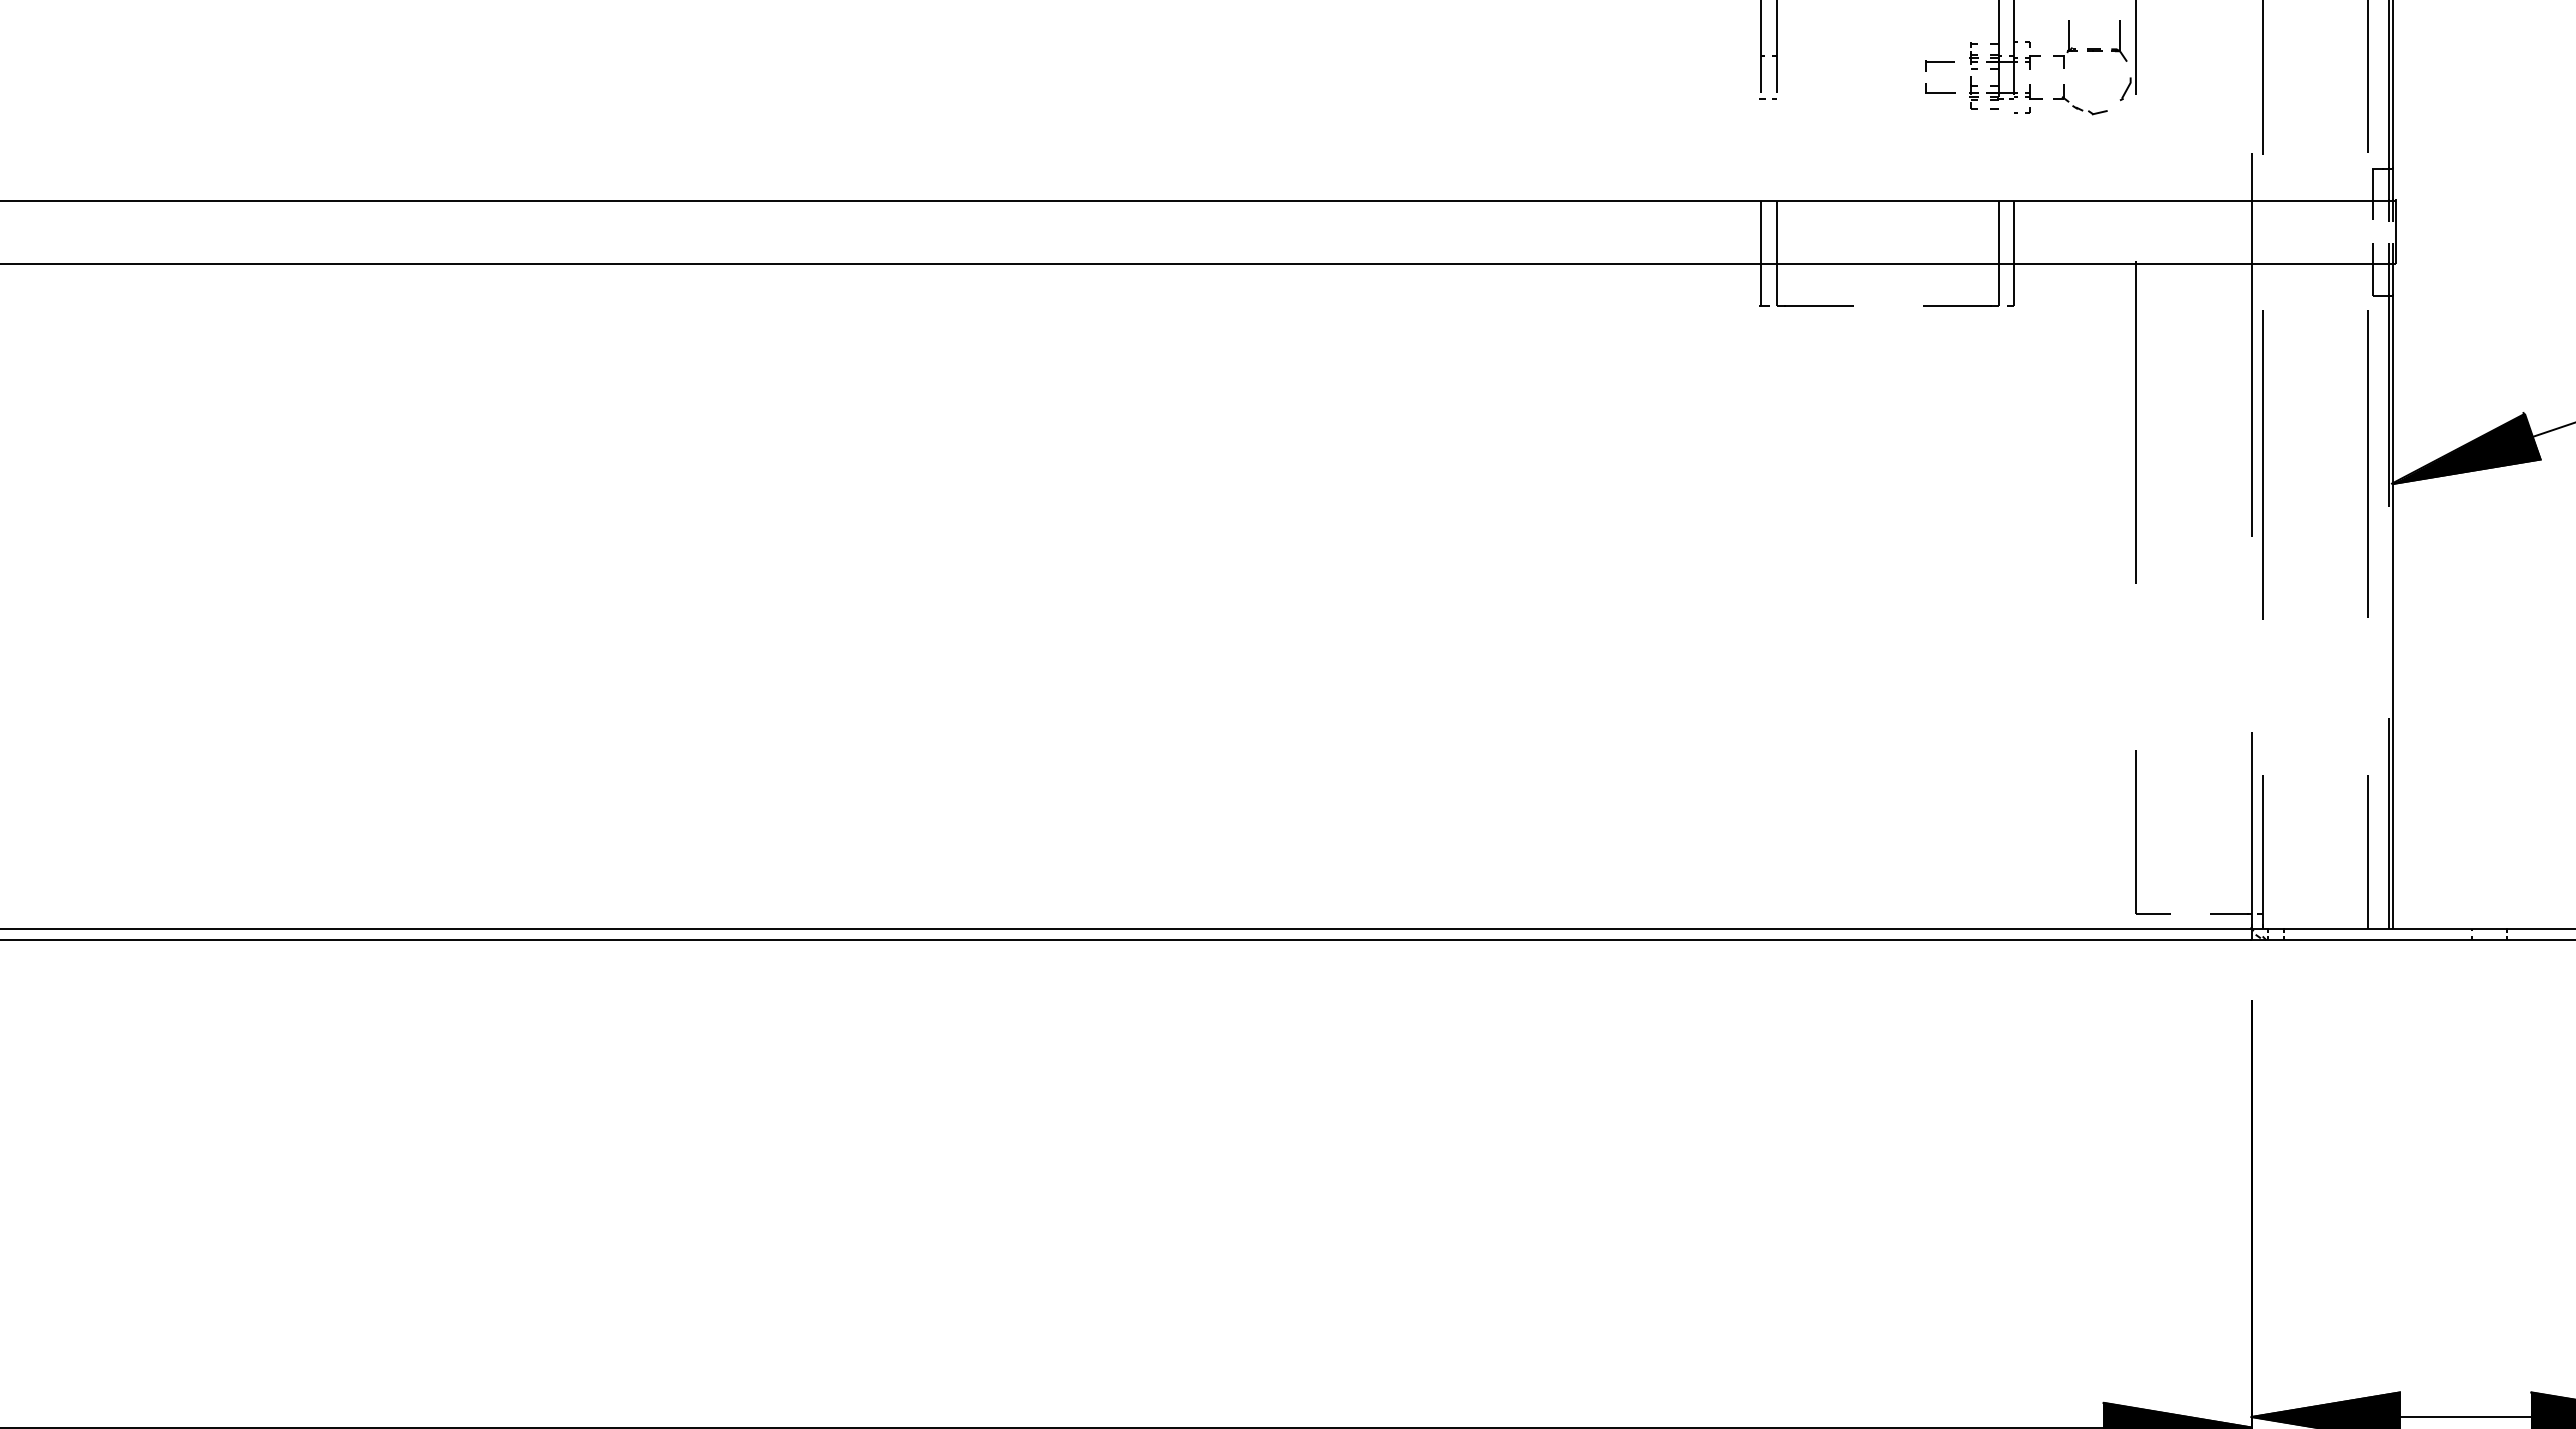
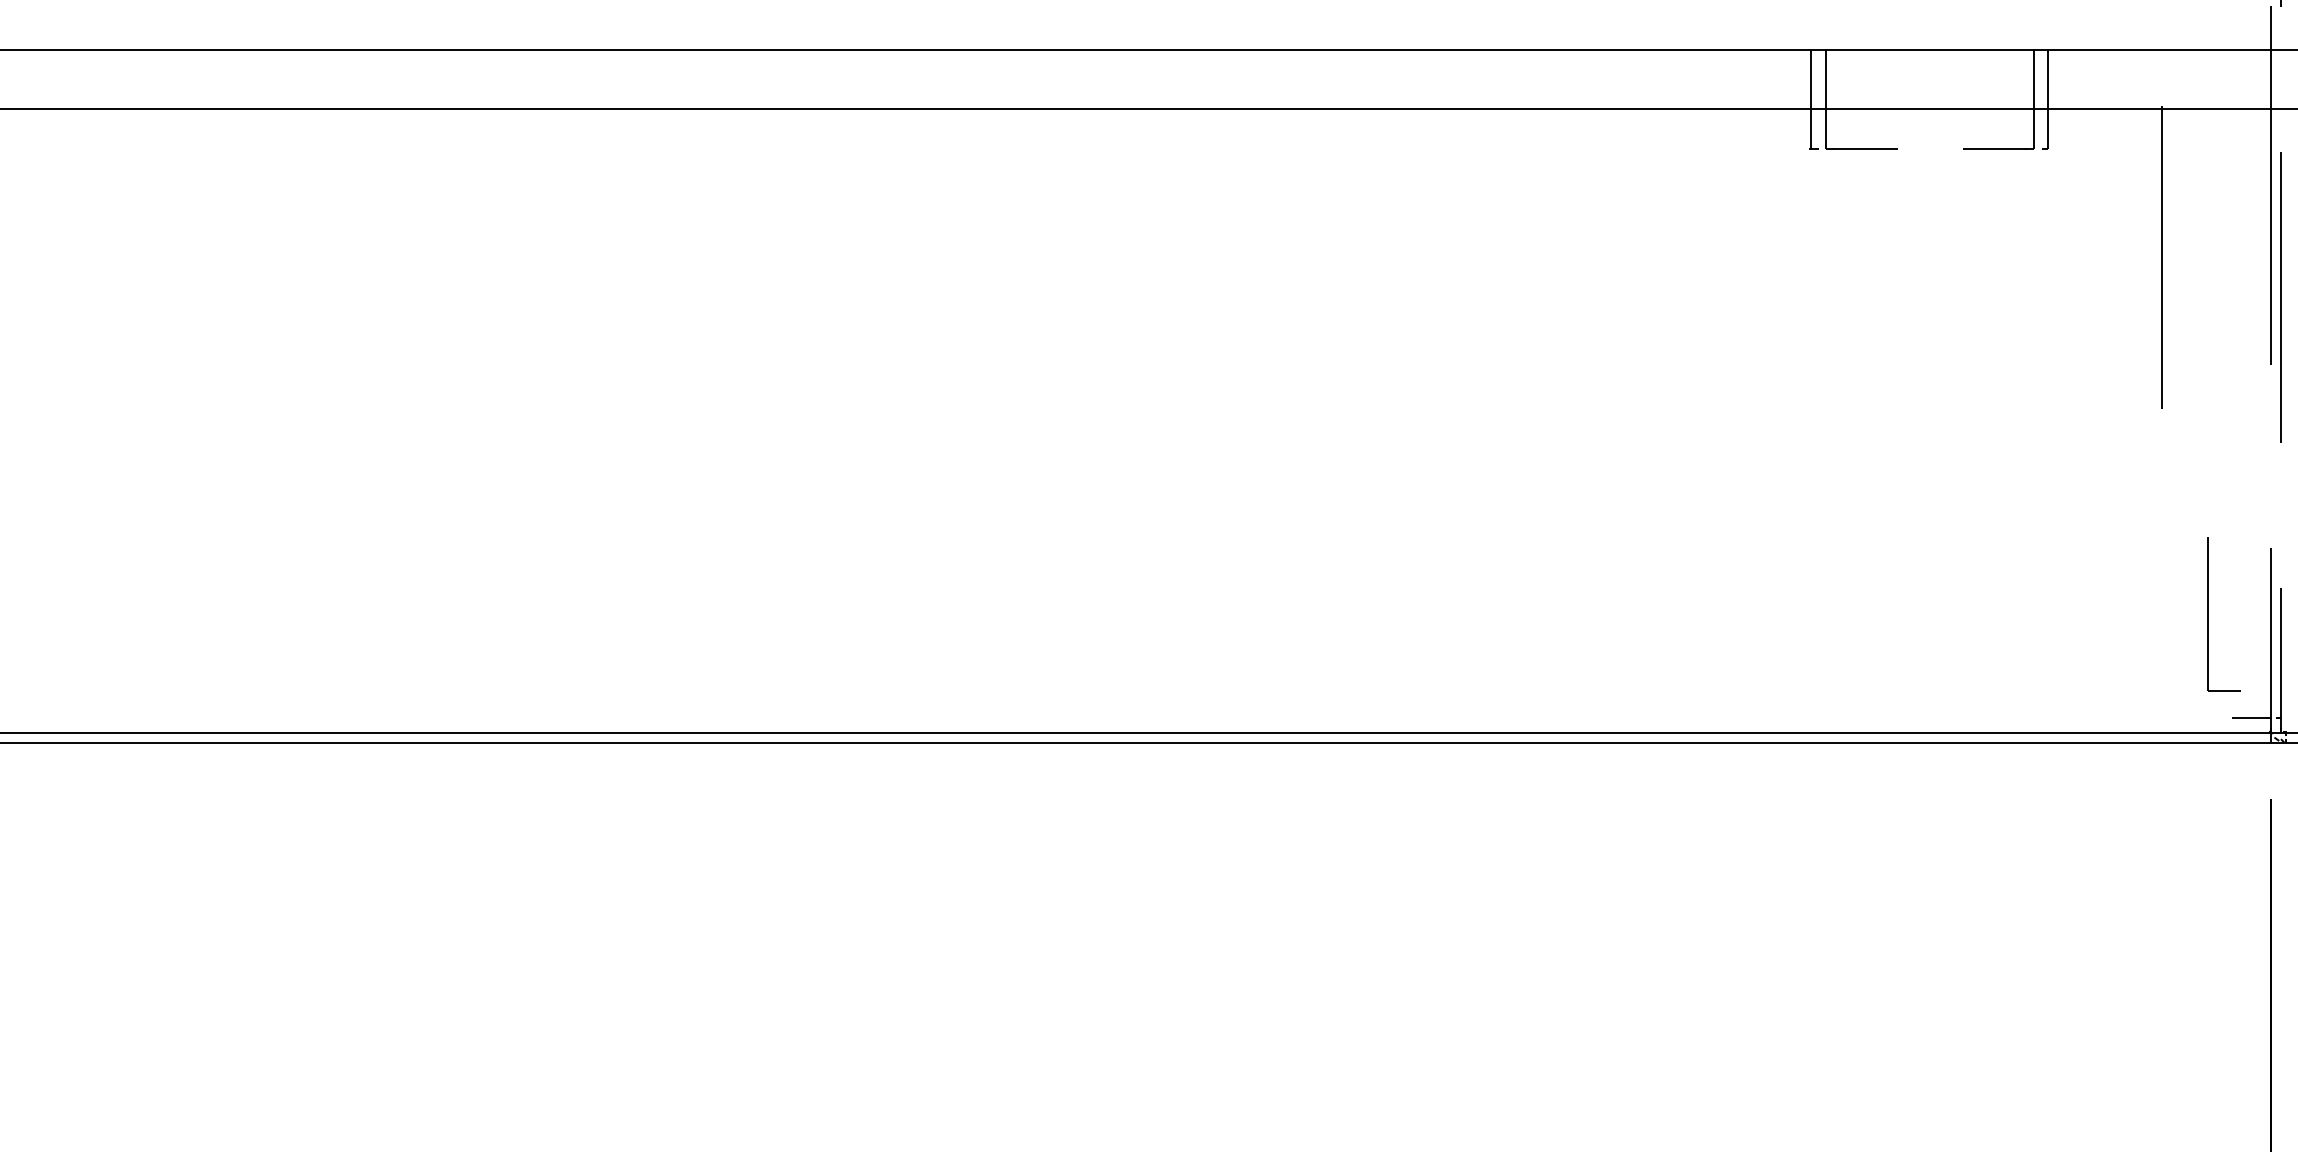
part: (2136, 832) -> (2208, 614), moved

